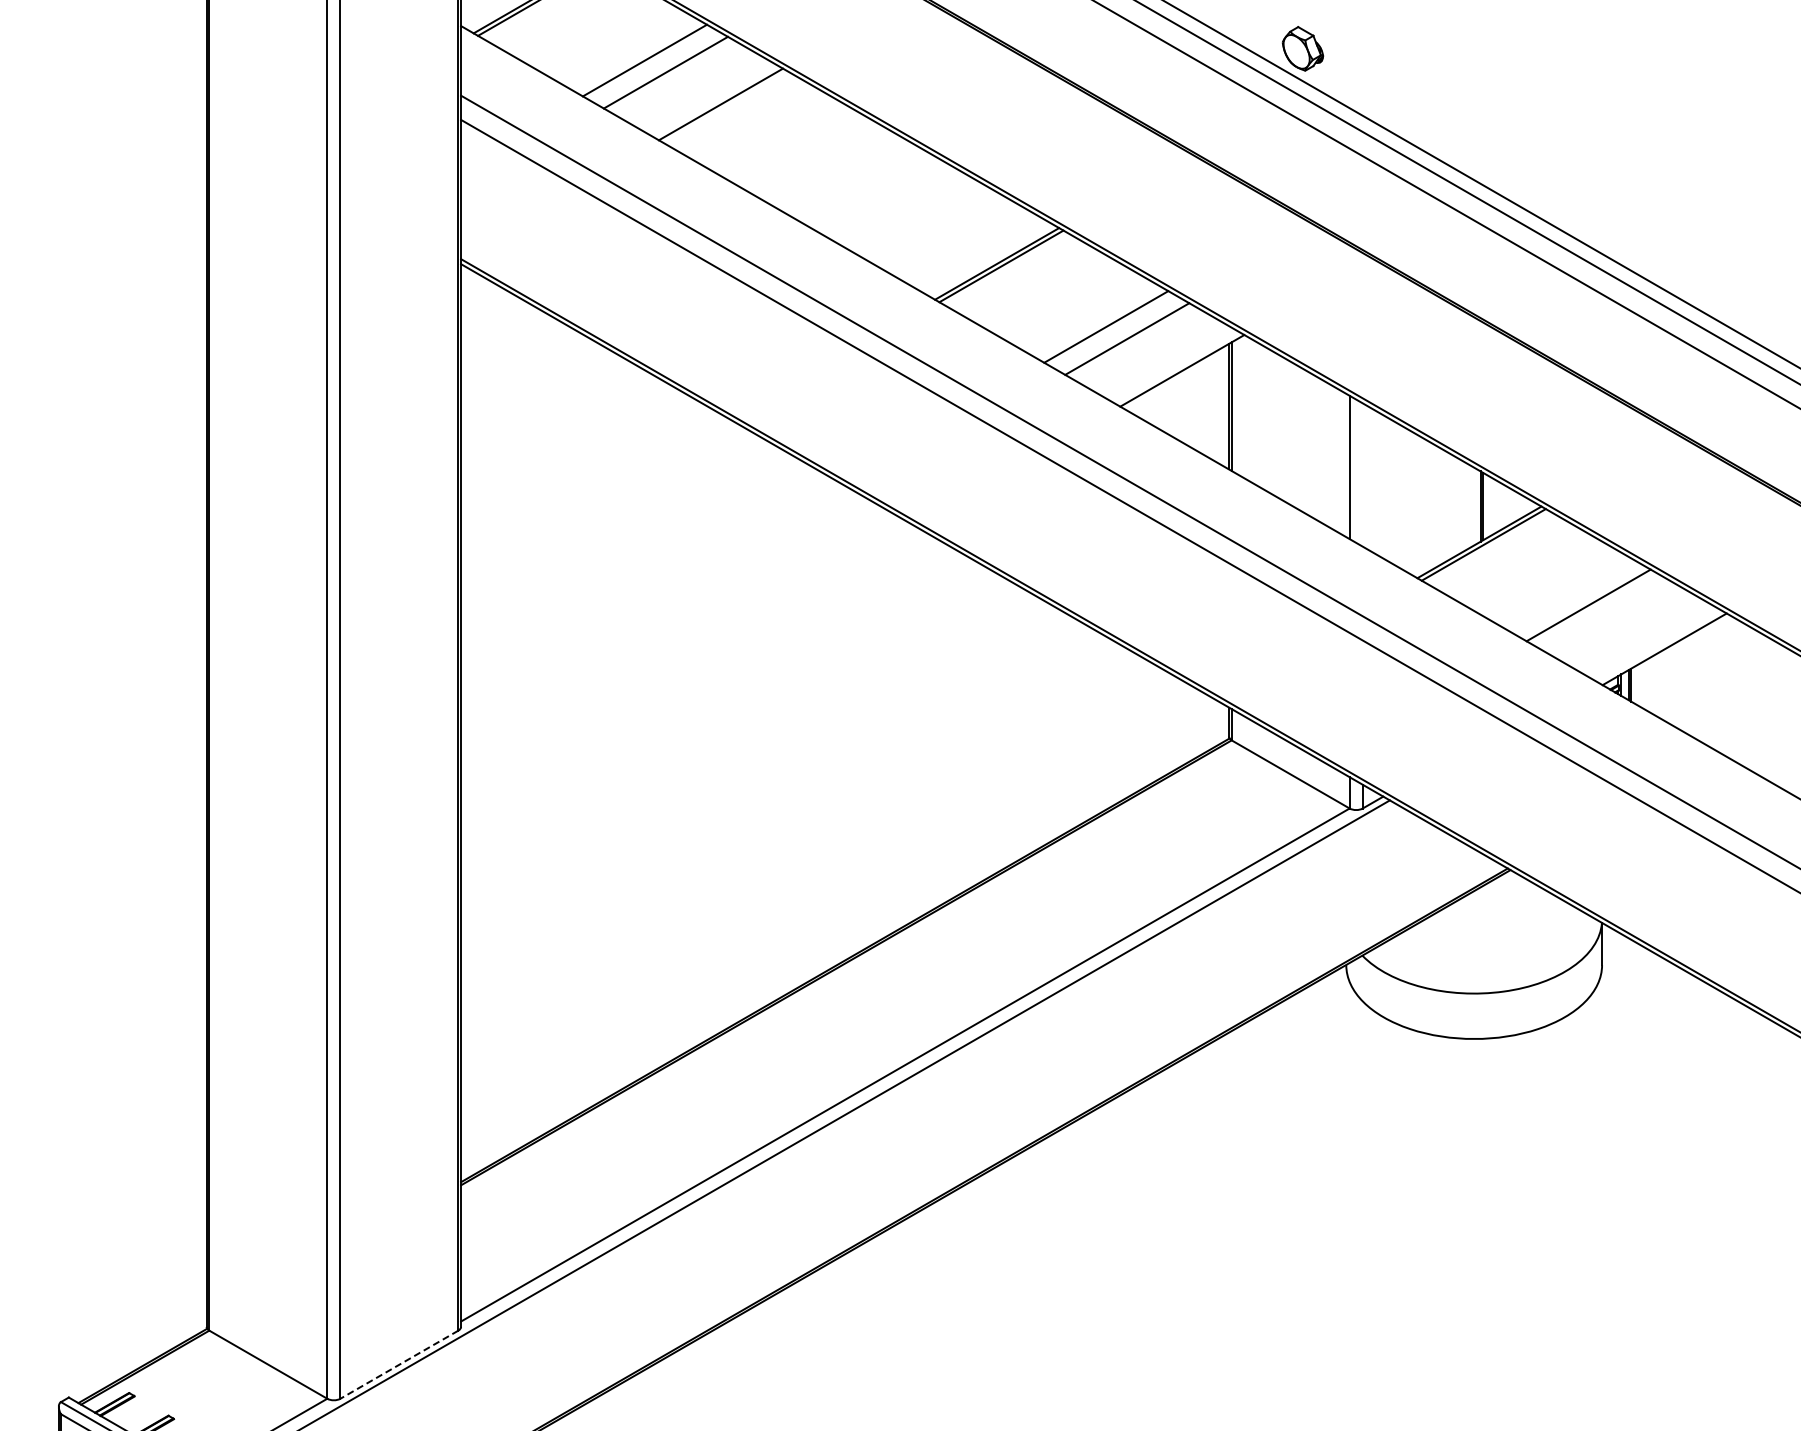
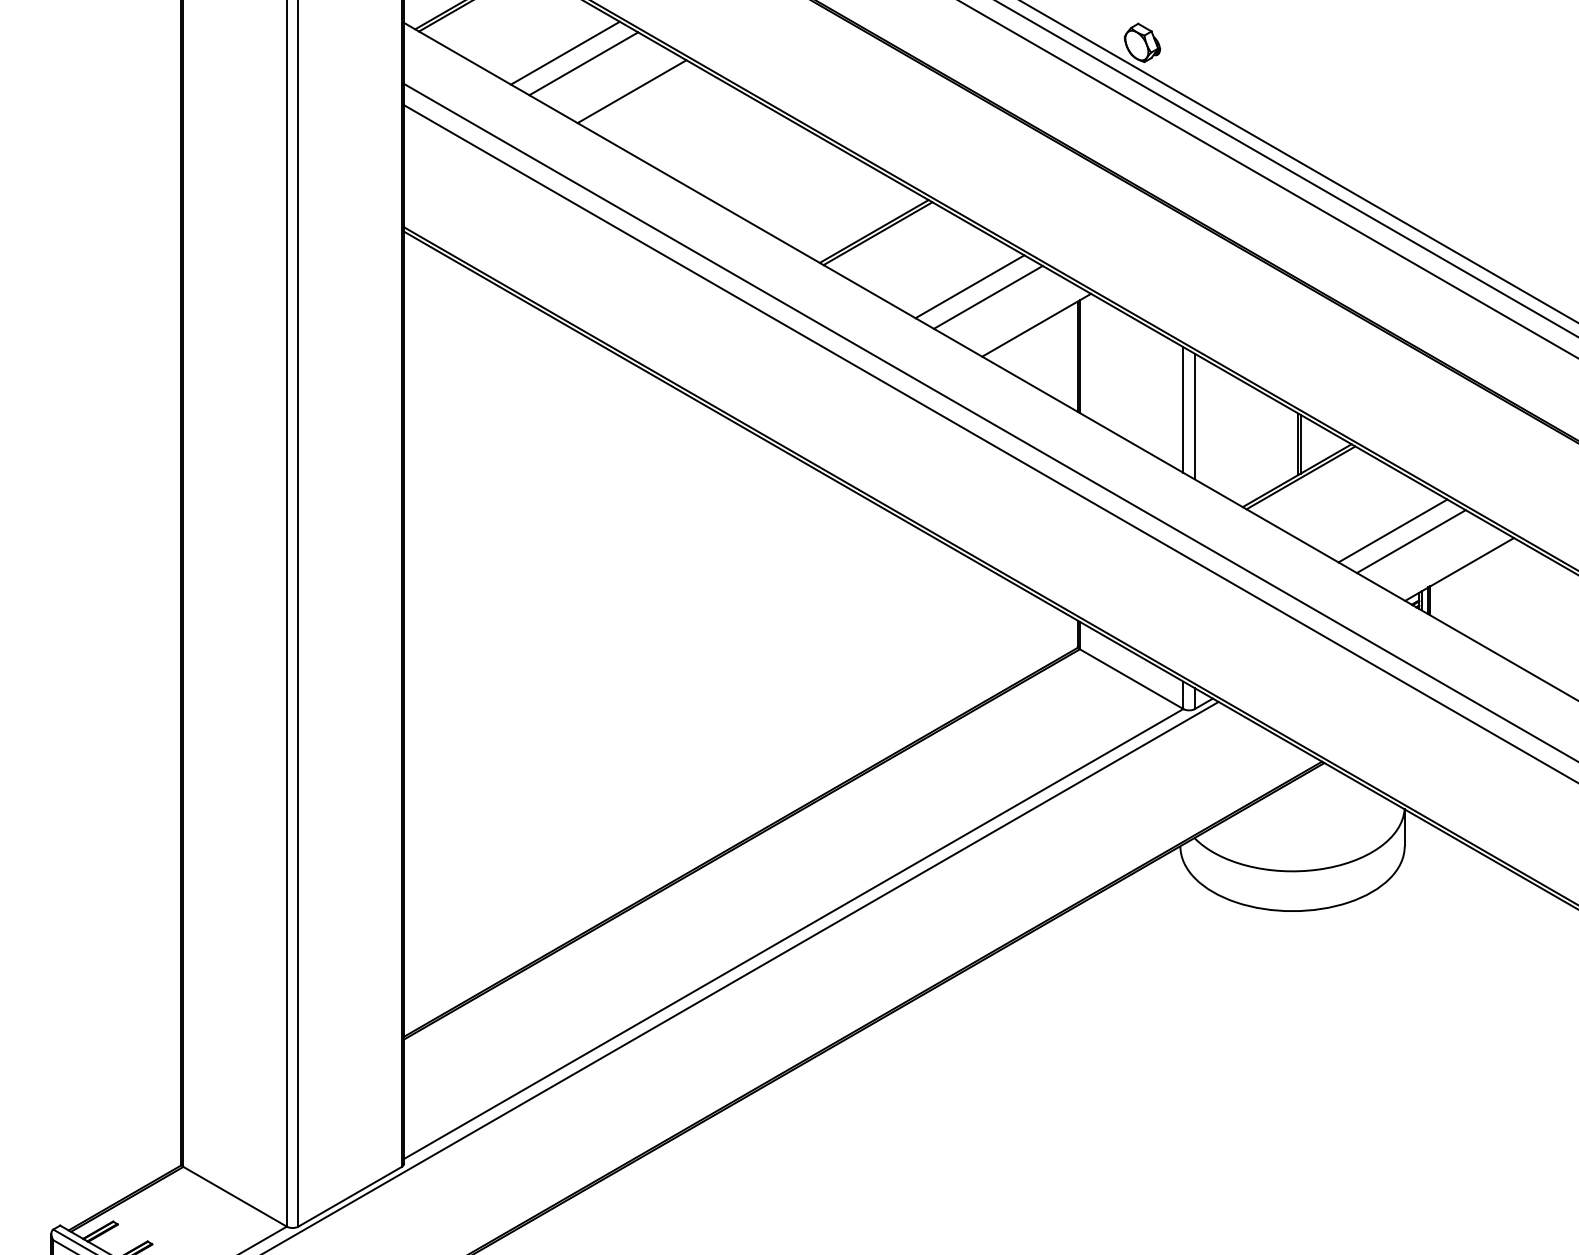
line: (1362, 474) -> (1194, 416), added
line: (1609, 617) -> (1411, 541), added
line: (398, 1364) -> (349, 1196), dashed -> solid

